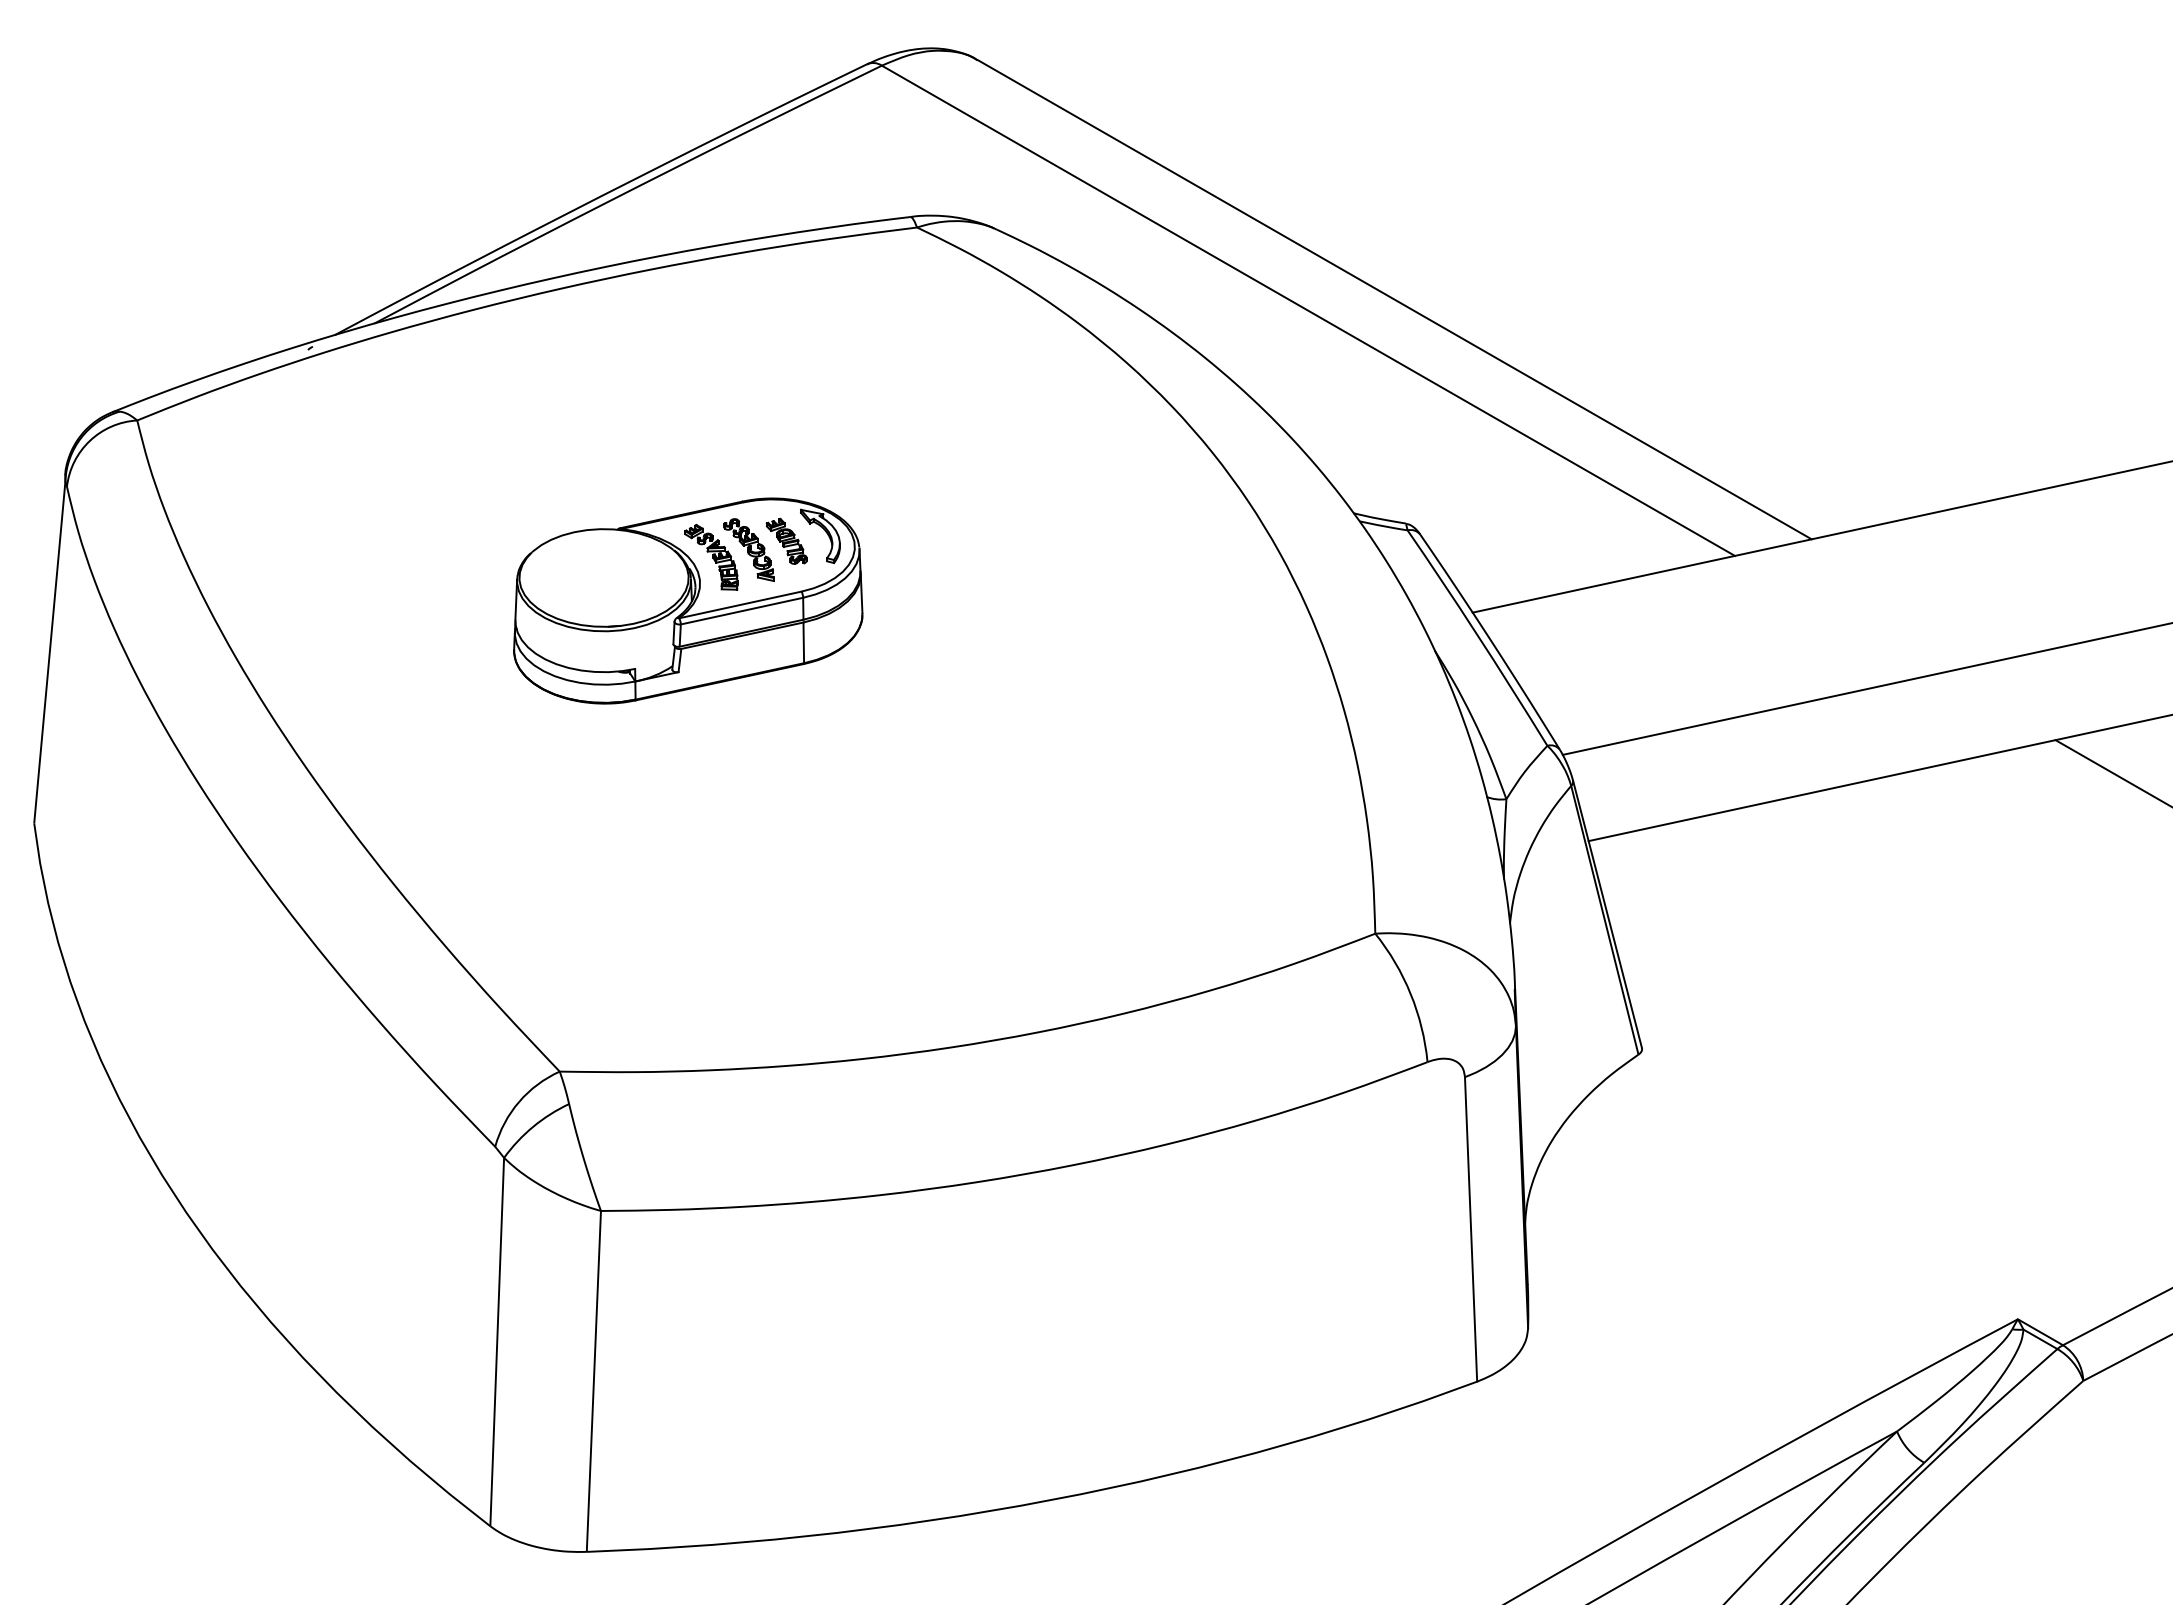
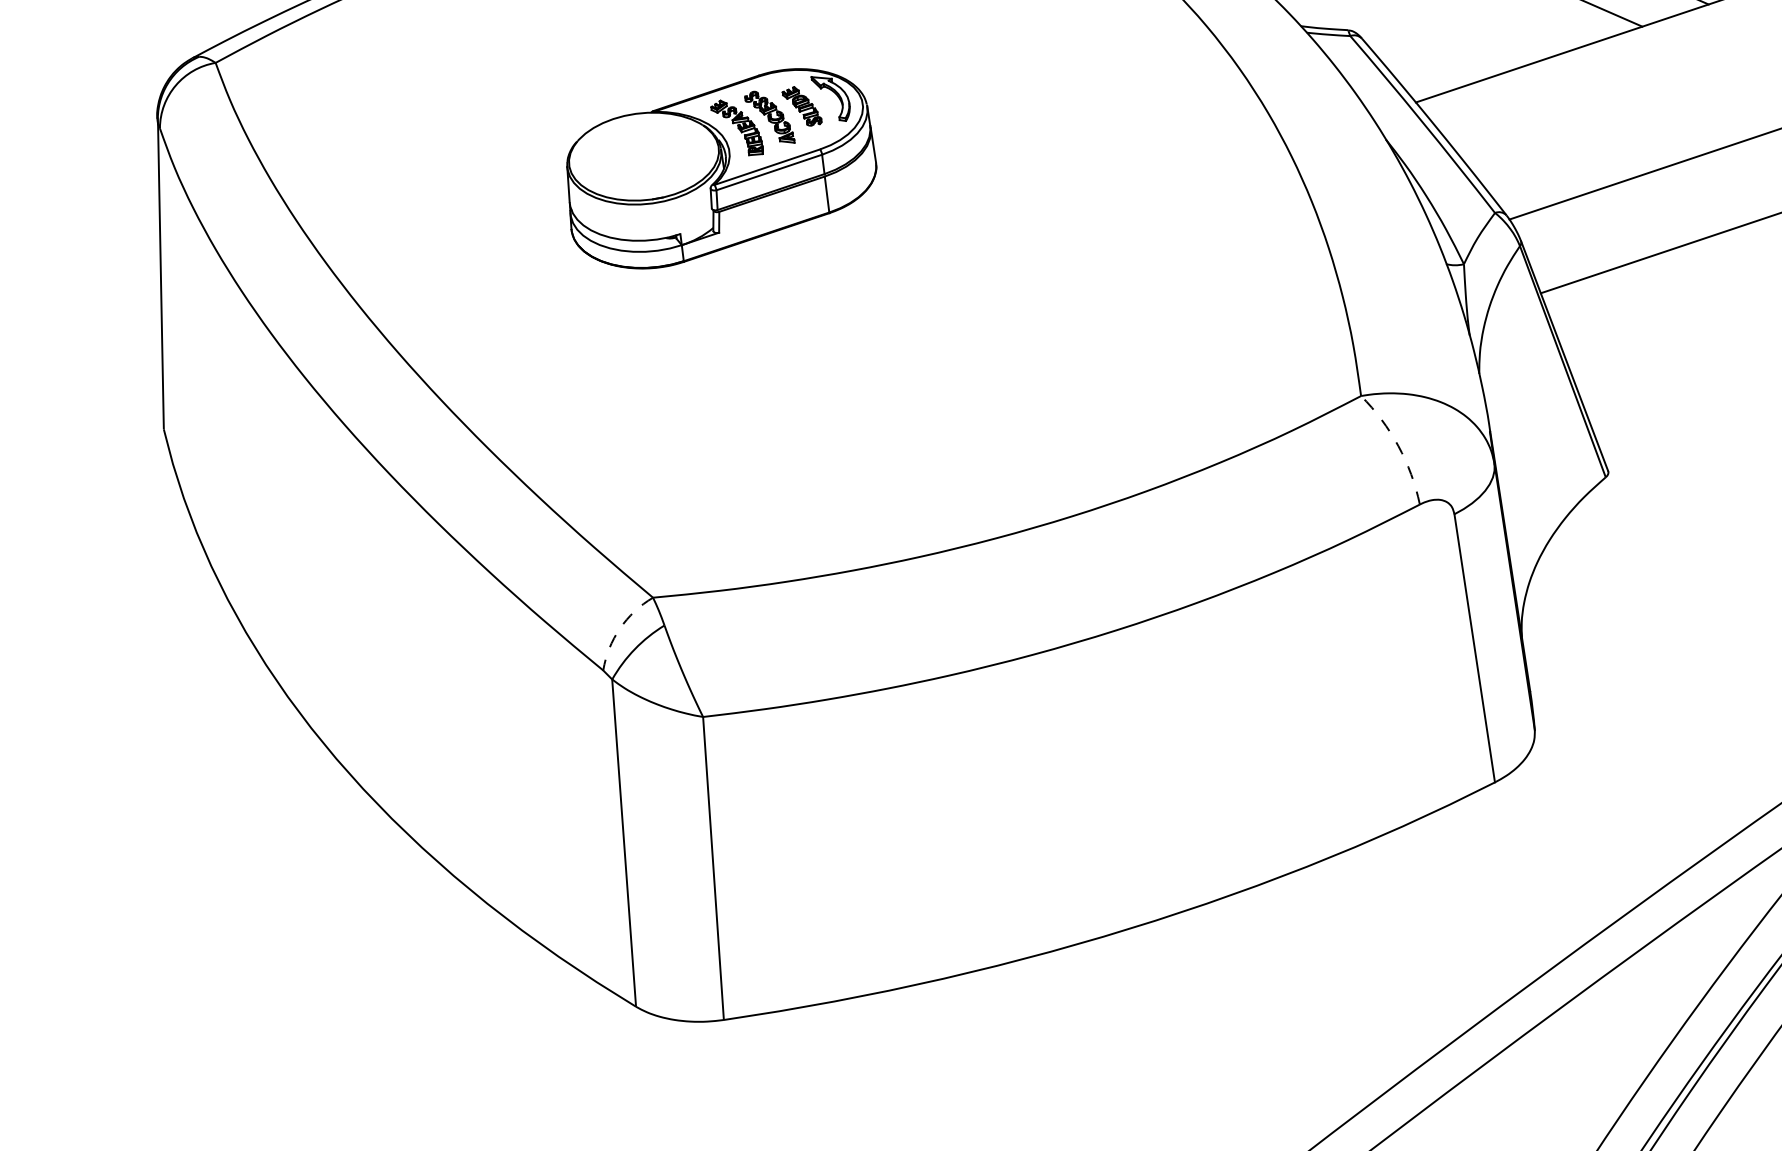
arc: (1410, 994) -> (1398, 446), solid -> dashed
arc: (519, 1101) -> (620, 628), solid -> dashed

